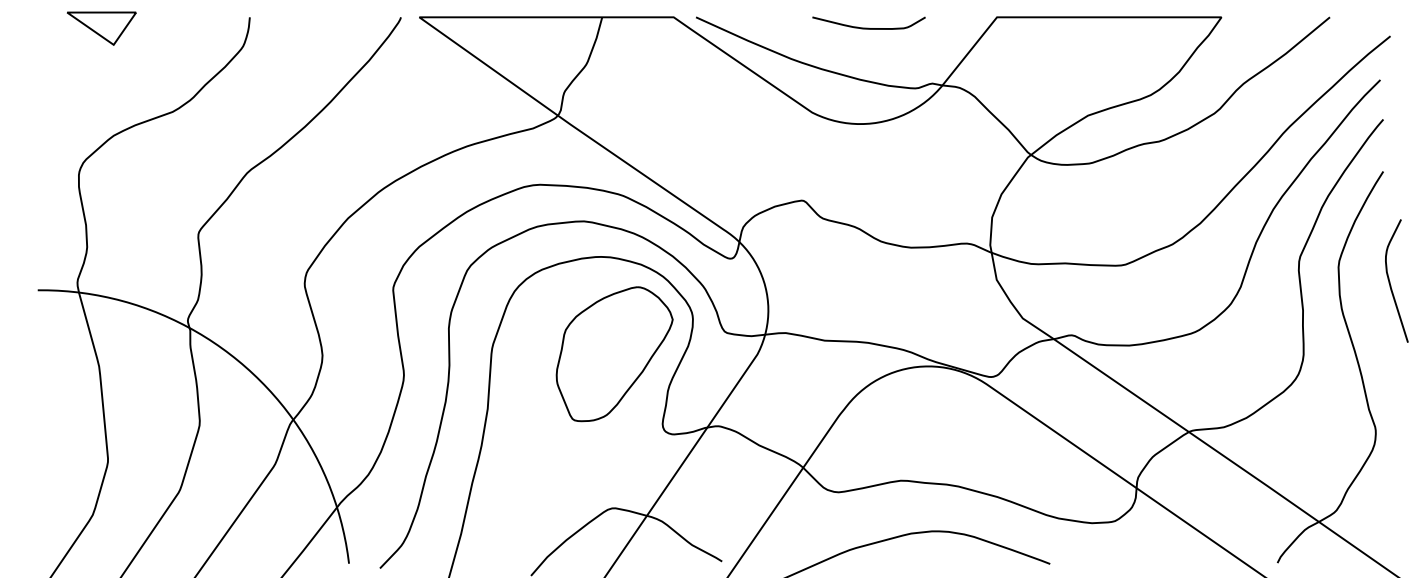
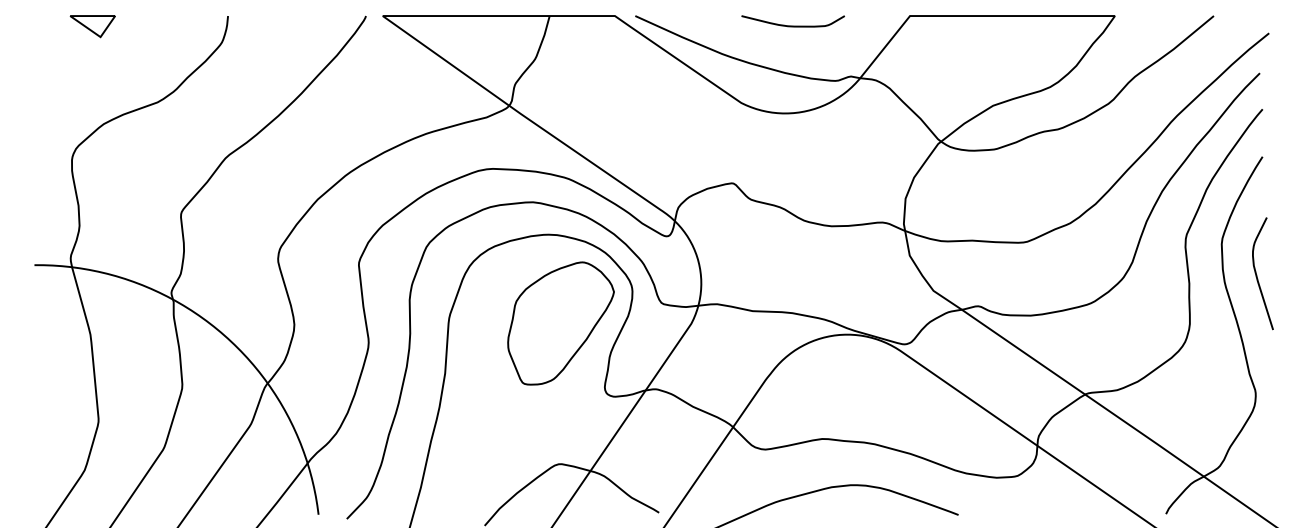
part: (101, 28) -> (92, 26), size x0.71
curve: (1390, 282) -> (1257, 275), moved

